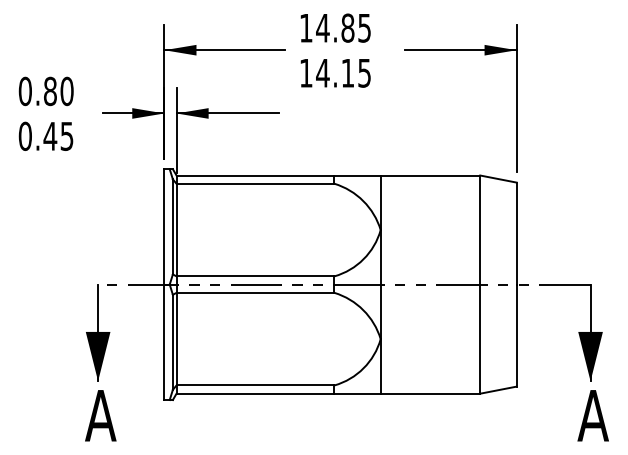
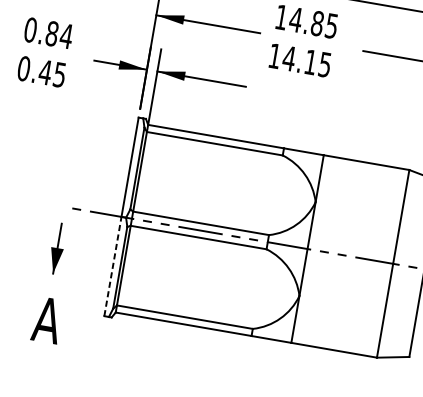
text: (66, 91) -> (66, 36), 0.80 -> 0.84
part: (98, 332) -> (57, 248), size x0.6
line: (164, 342) -> (113, 266), solid -> dashed

